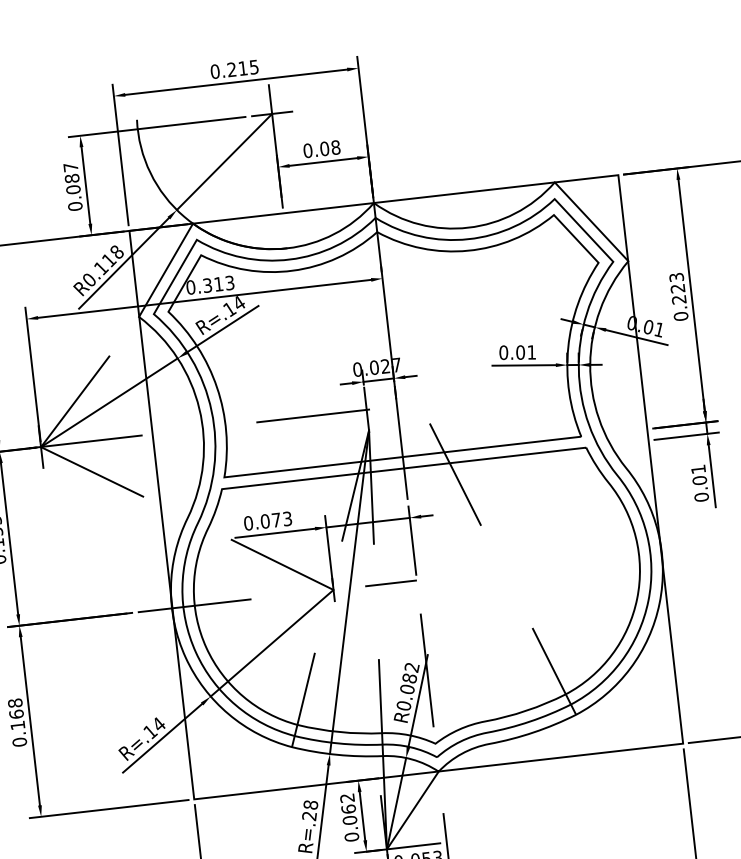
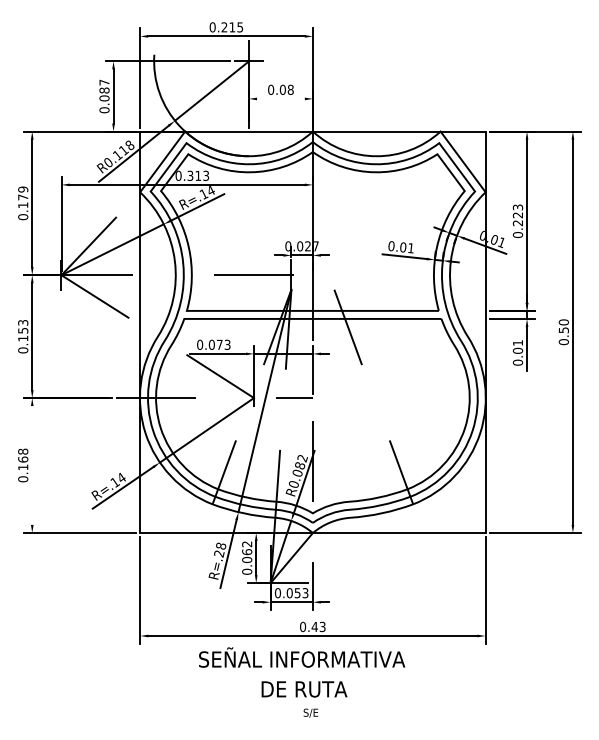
line: (322, 161) -> (280, 98), removed
line: (30, 721) -> (32, 465), removed

